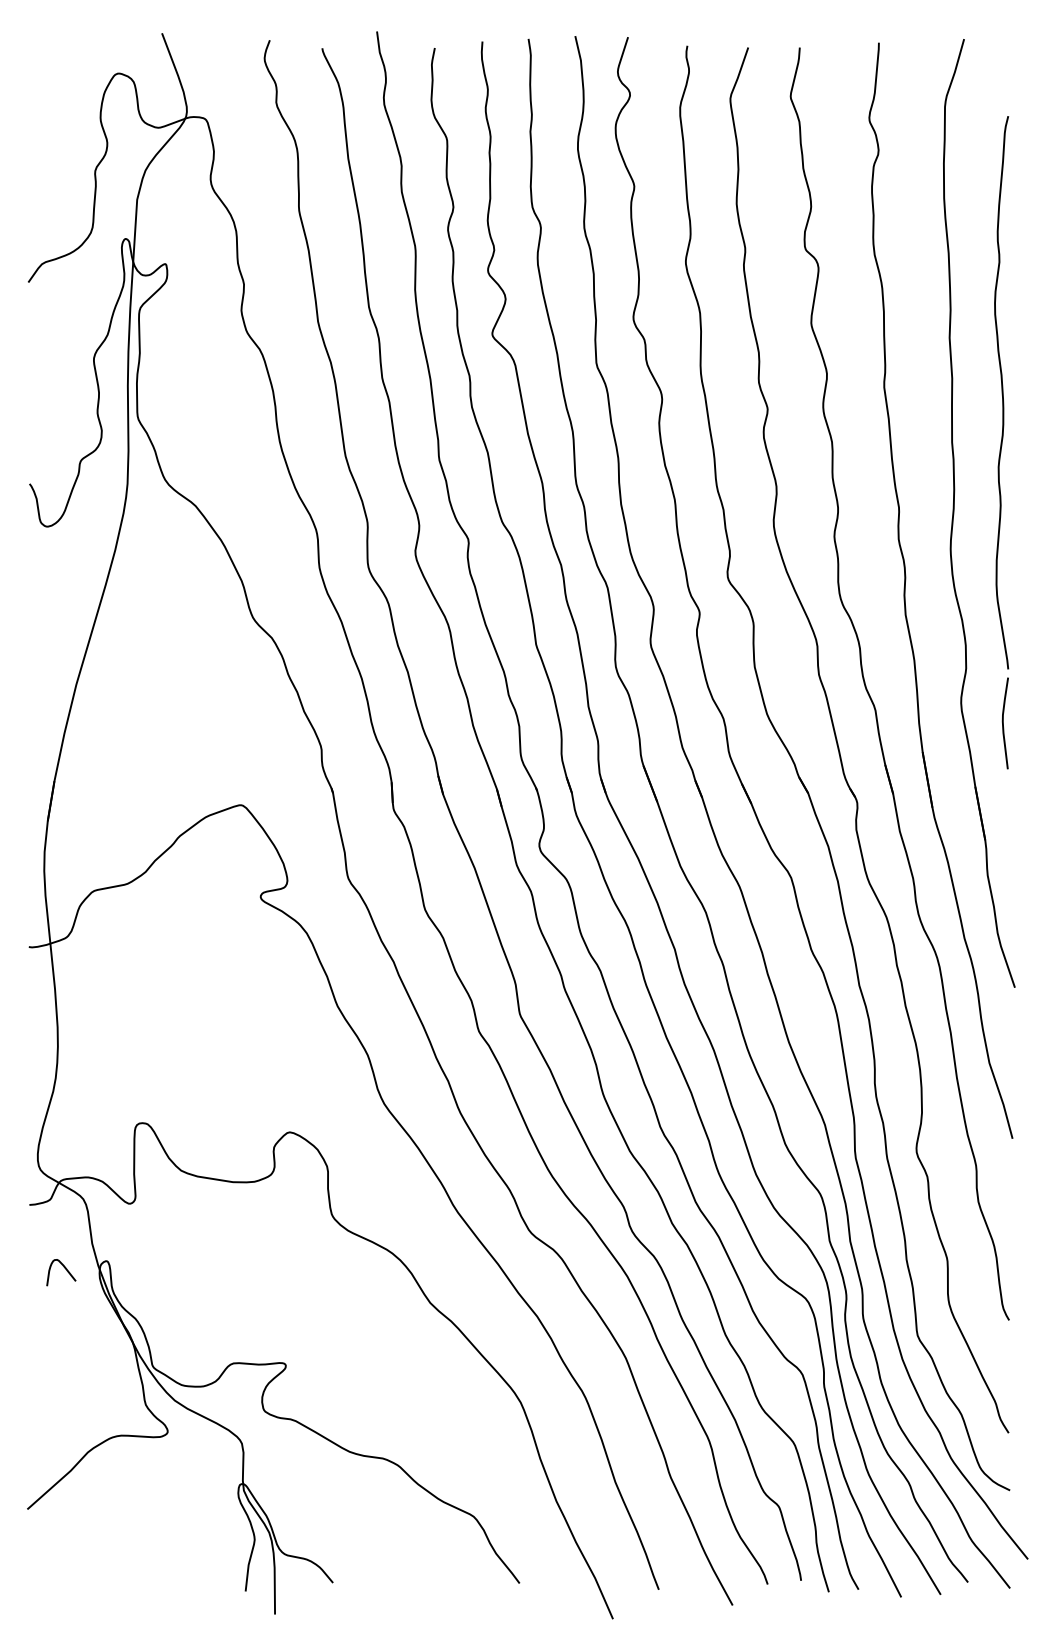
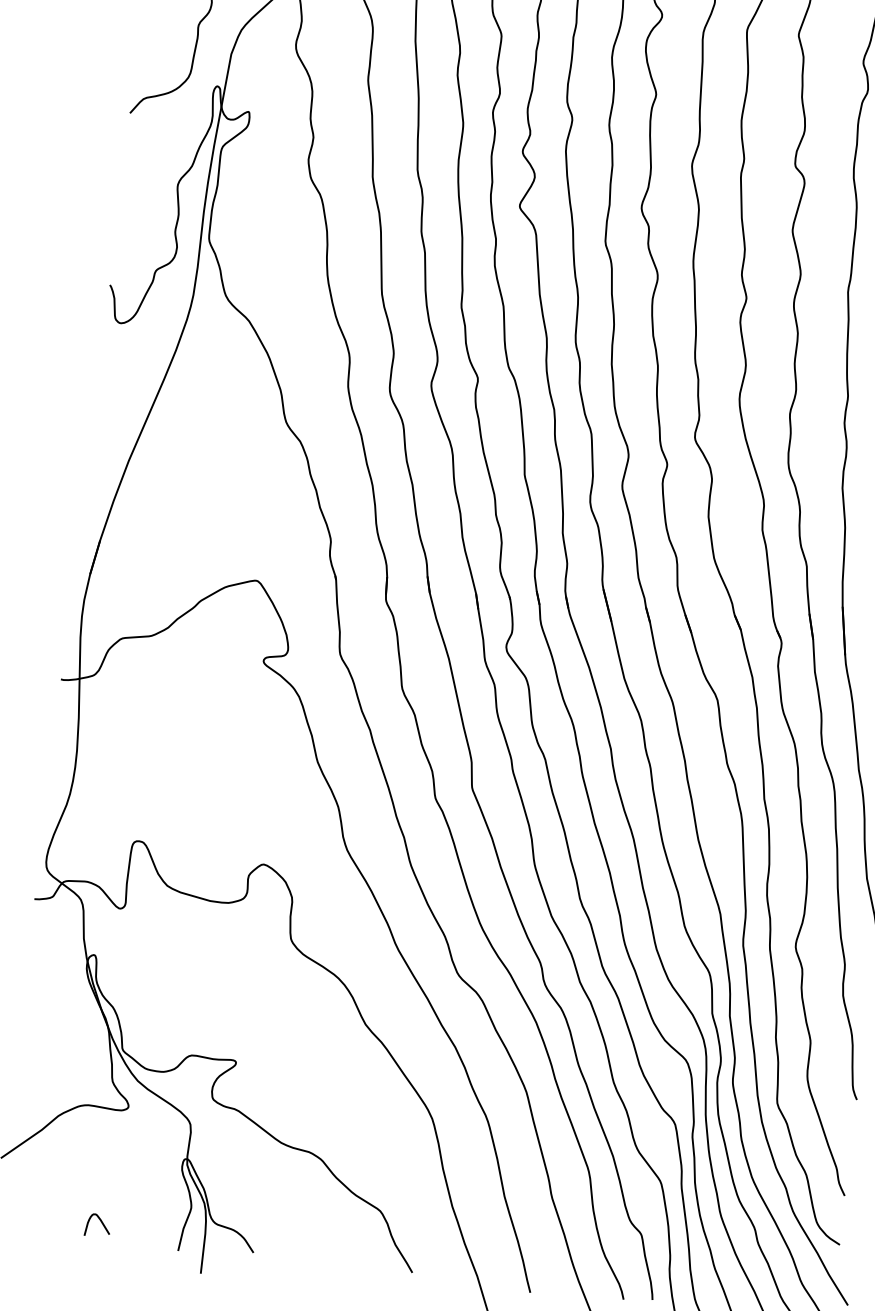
curve: (64, 1268) -> (101, 1222), moved

